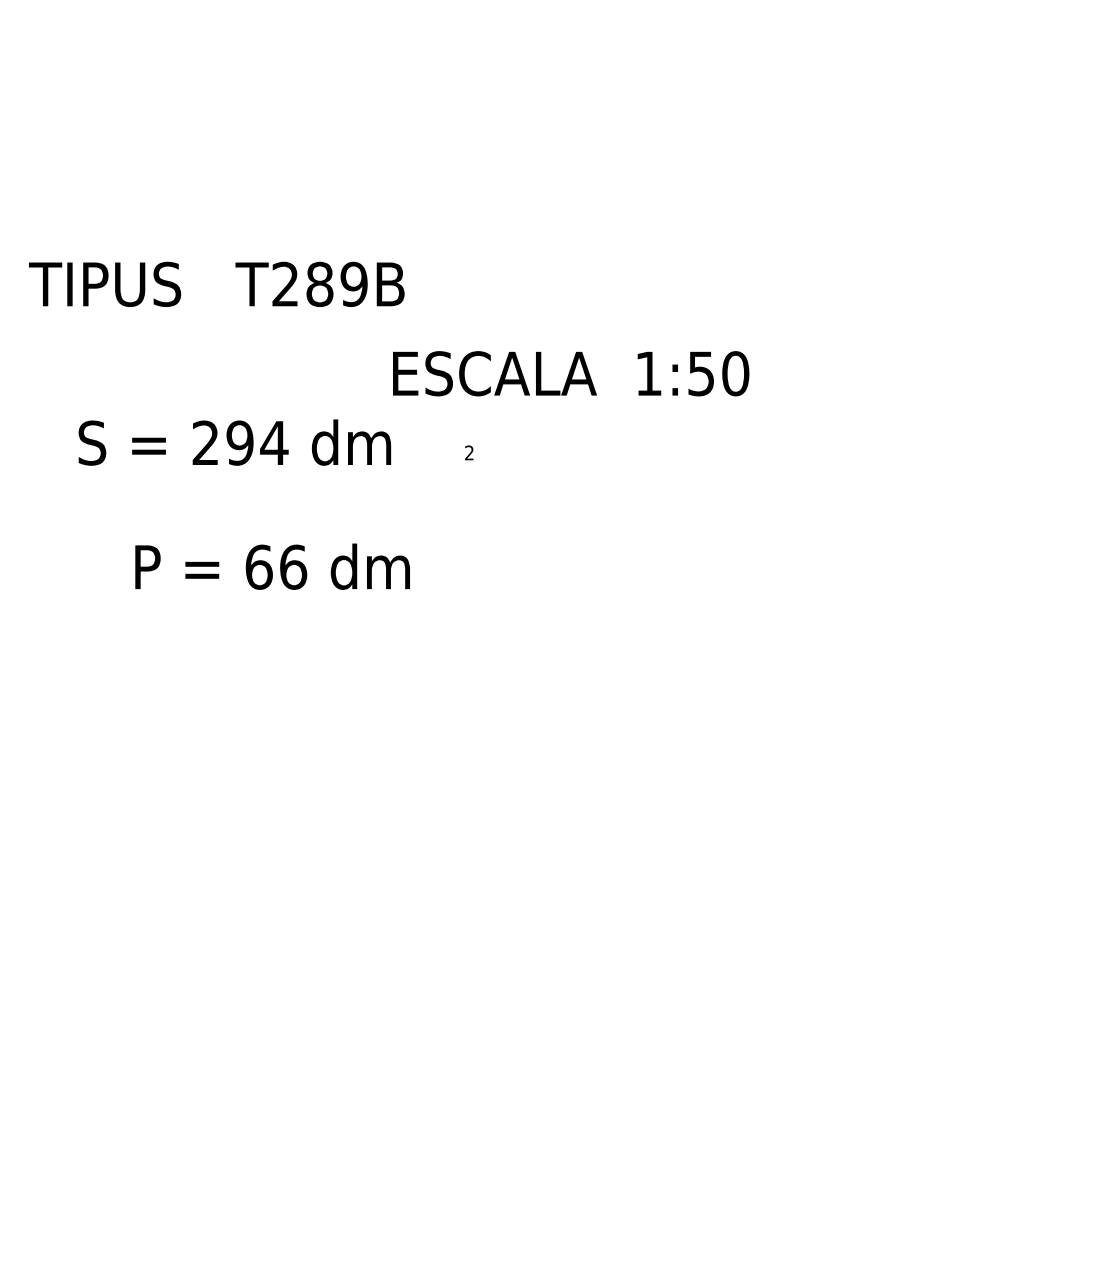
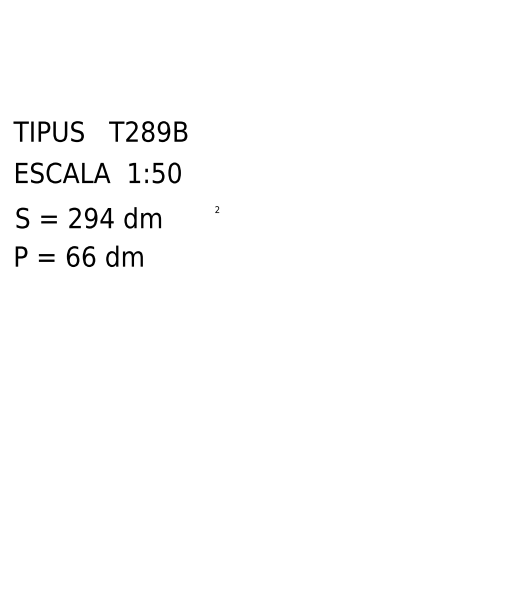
text: (571, 372) -> (98, 172), moved
text: (234, 441) -> (88, 217), moved
text: (270, 564) -> (78, 255), moved

